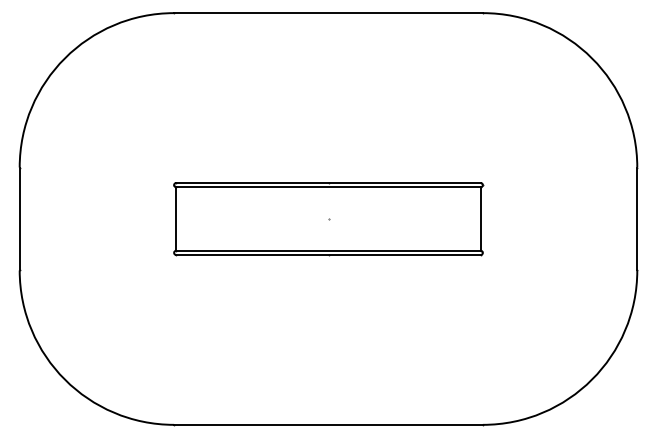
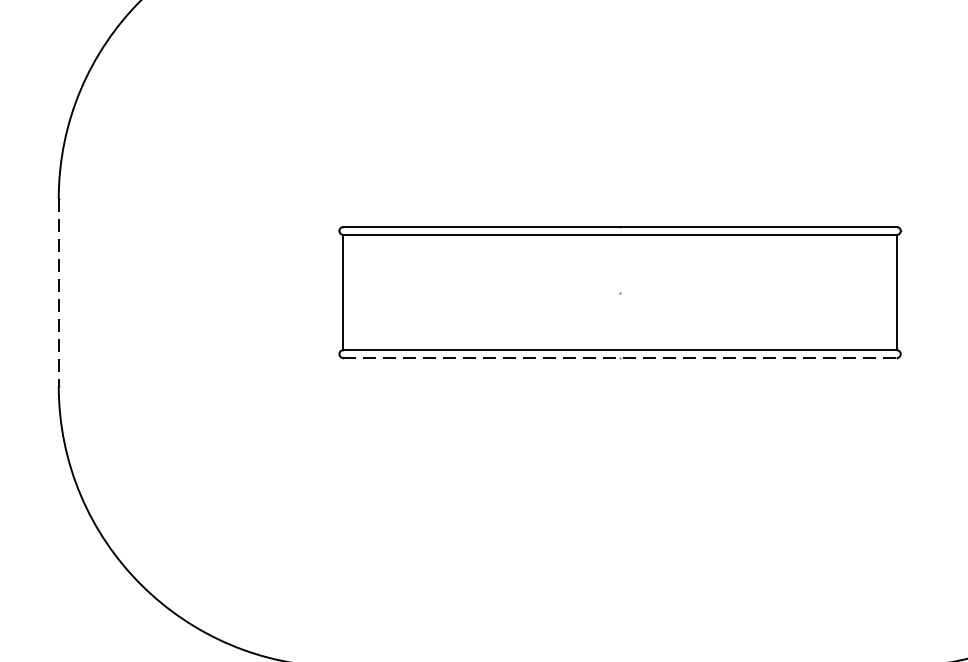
line: (19, 219) -> (58, 293), solid -> dashed
line: (328, 255) -> (620, 358), solid -> dashed

